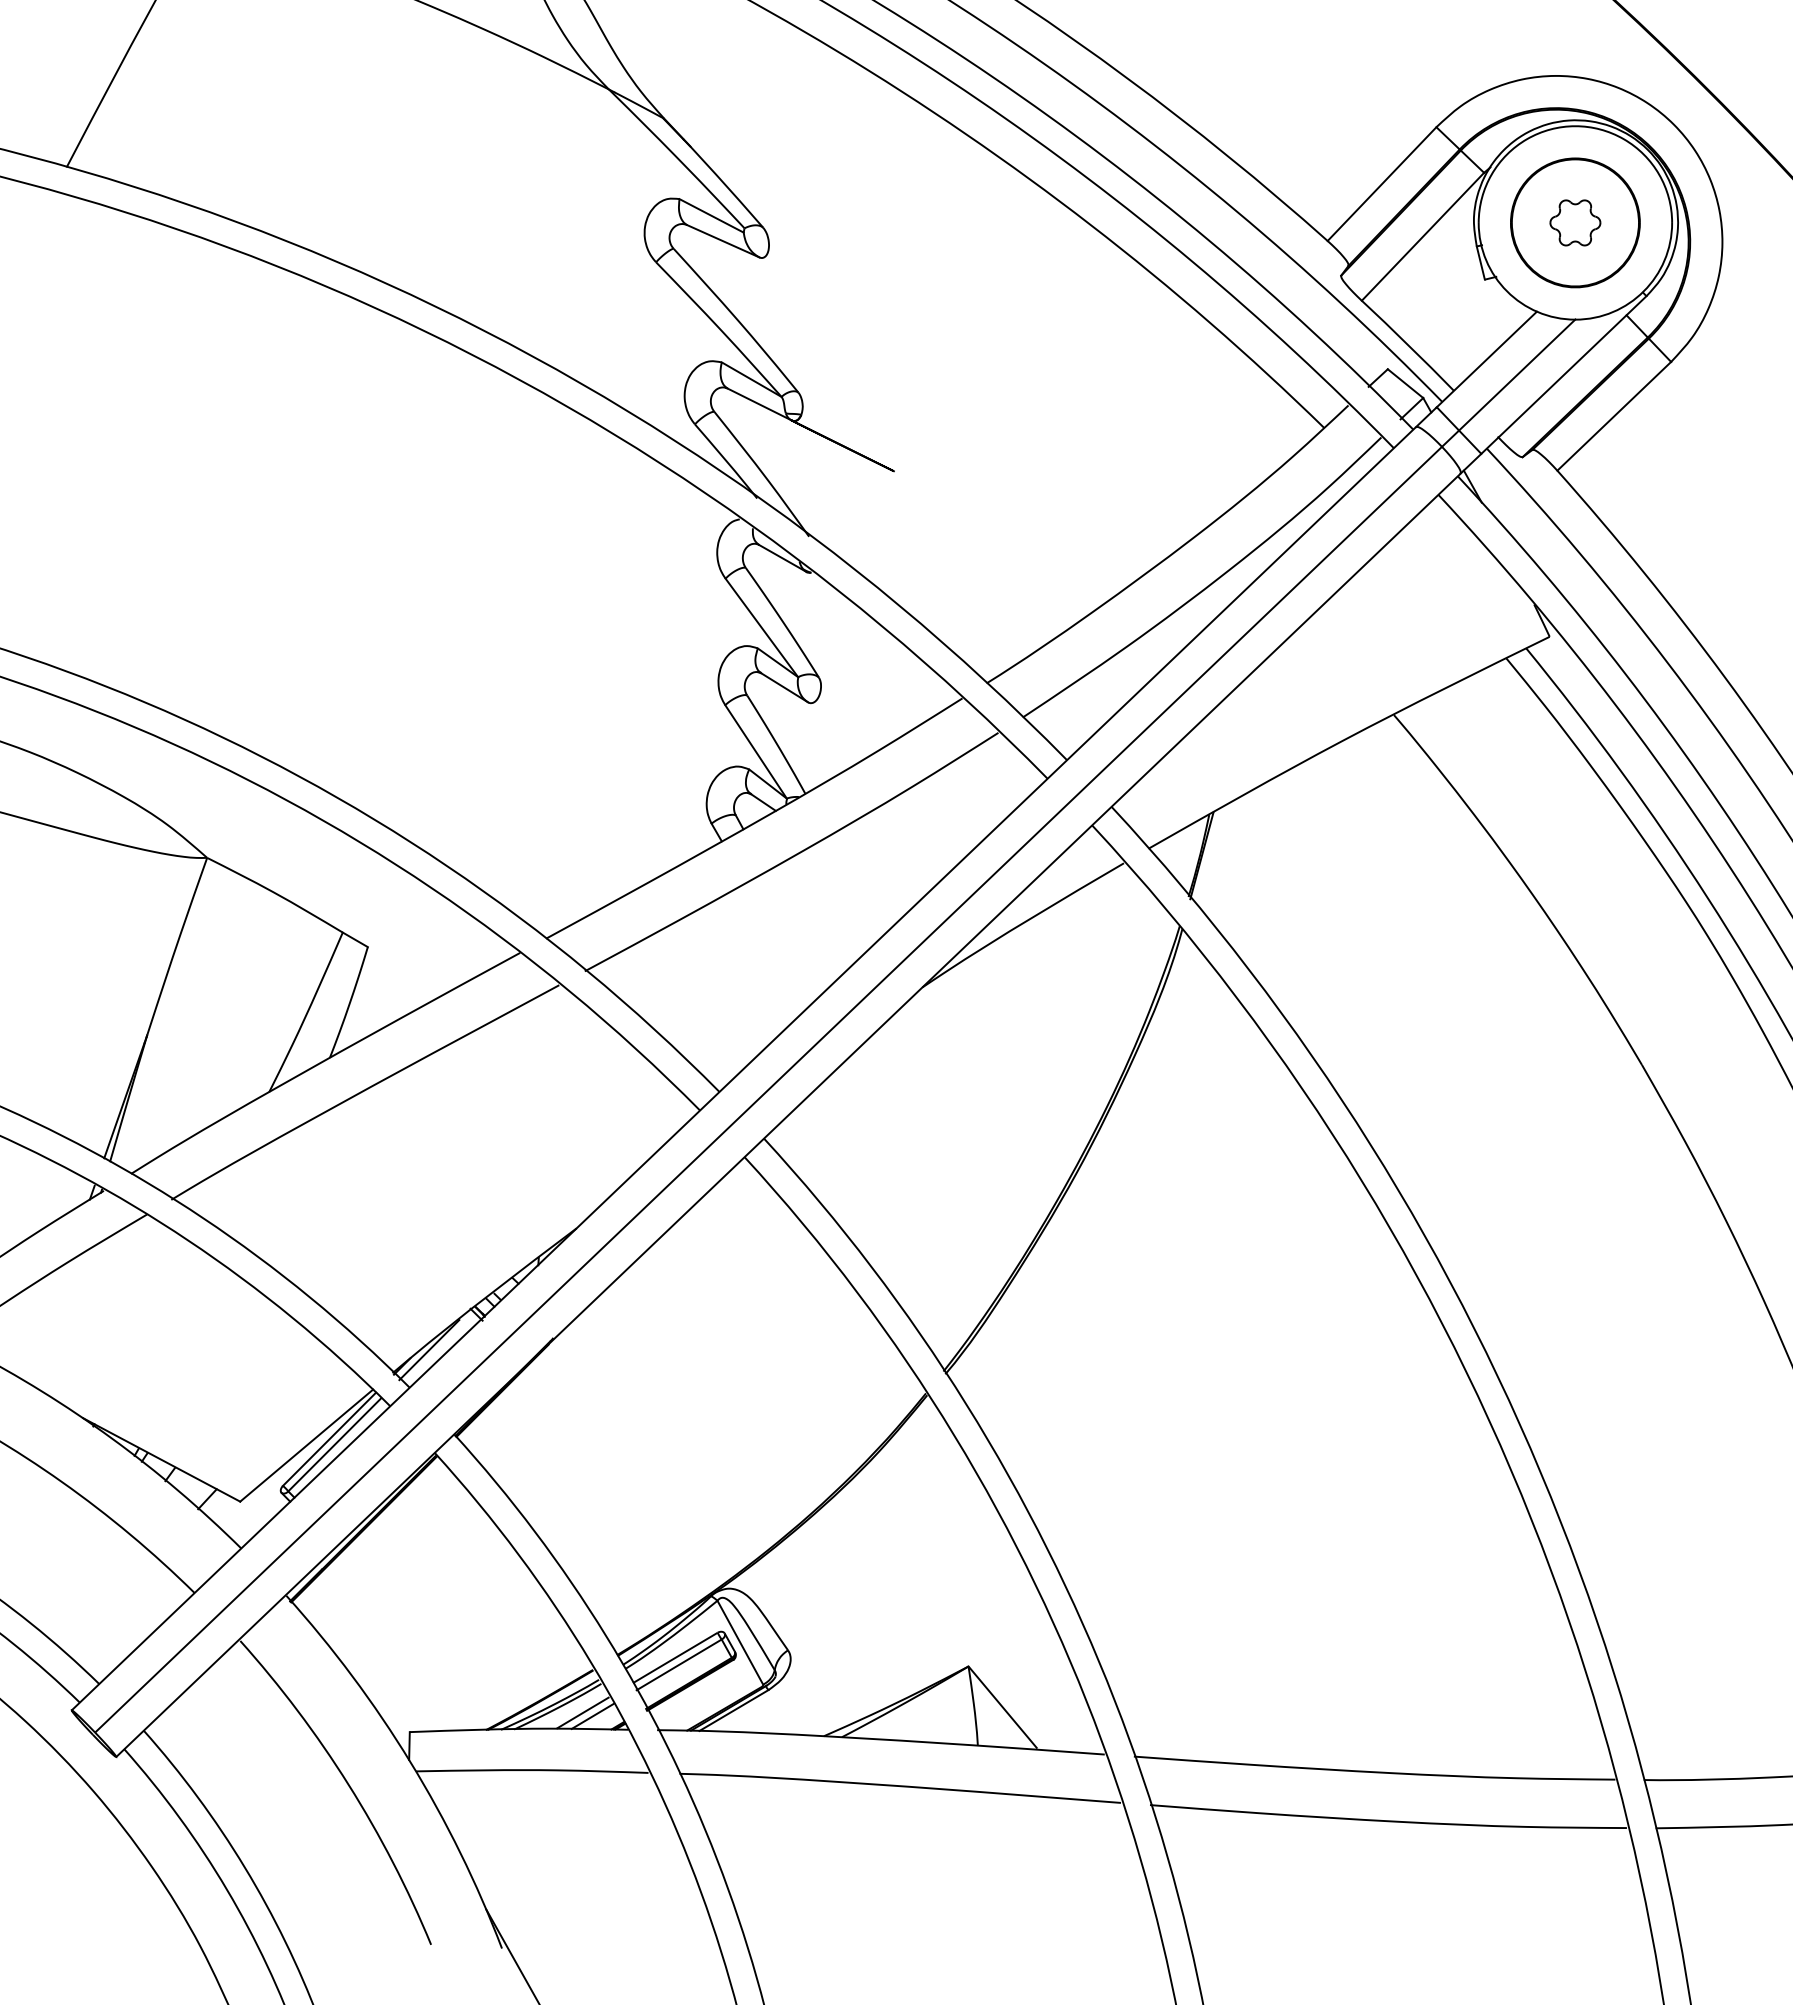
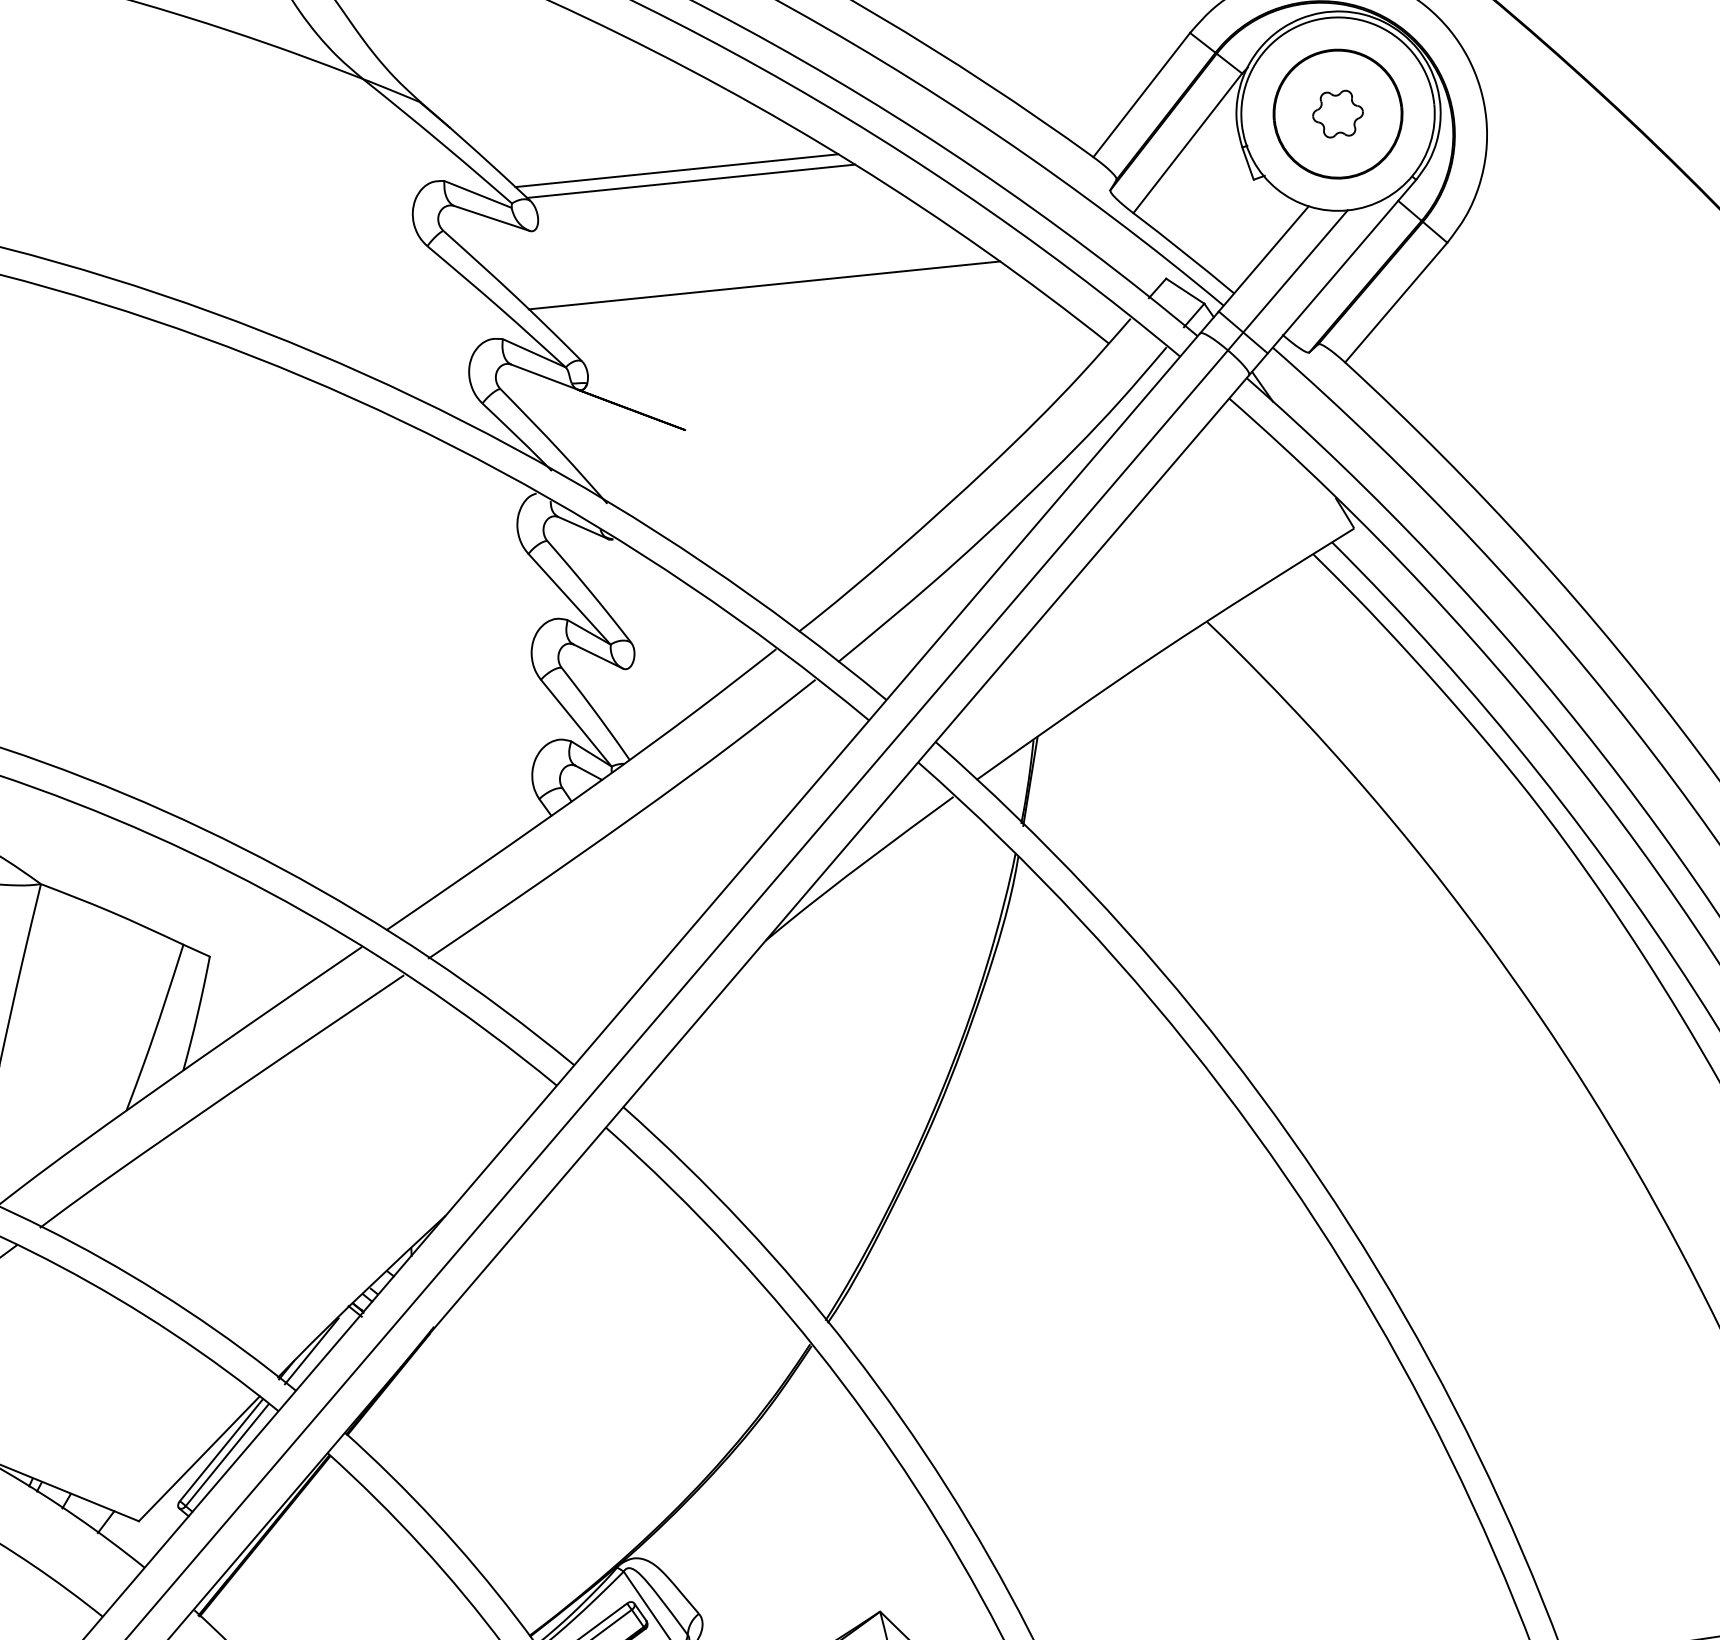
line: (911, 212) -> (676, 170), added
line: (924, 224) -> (690, 181), added
line: (987, 335) -> (764, 285), added

